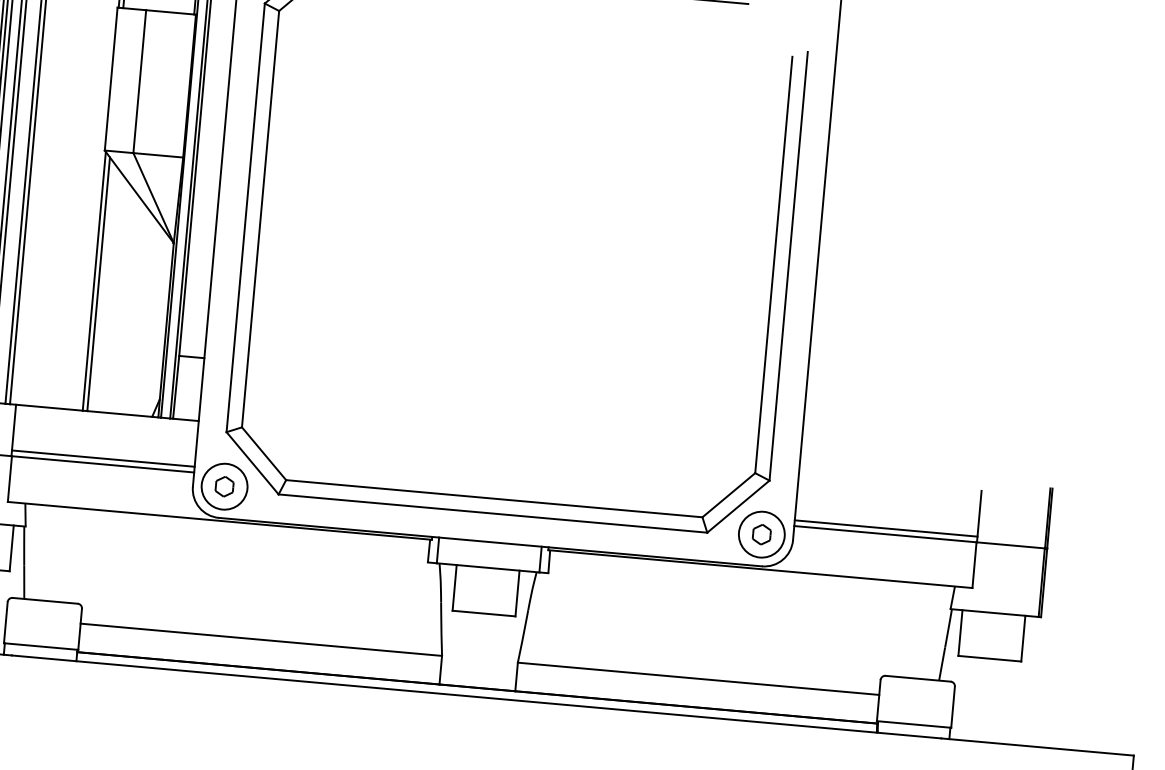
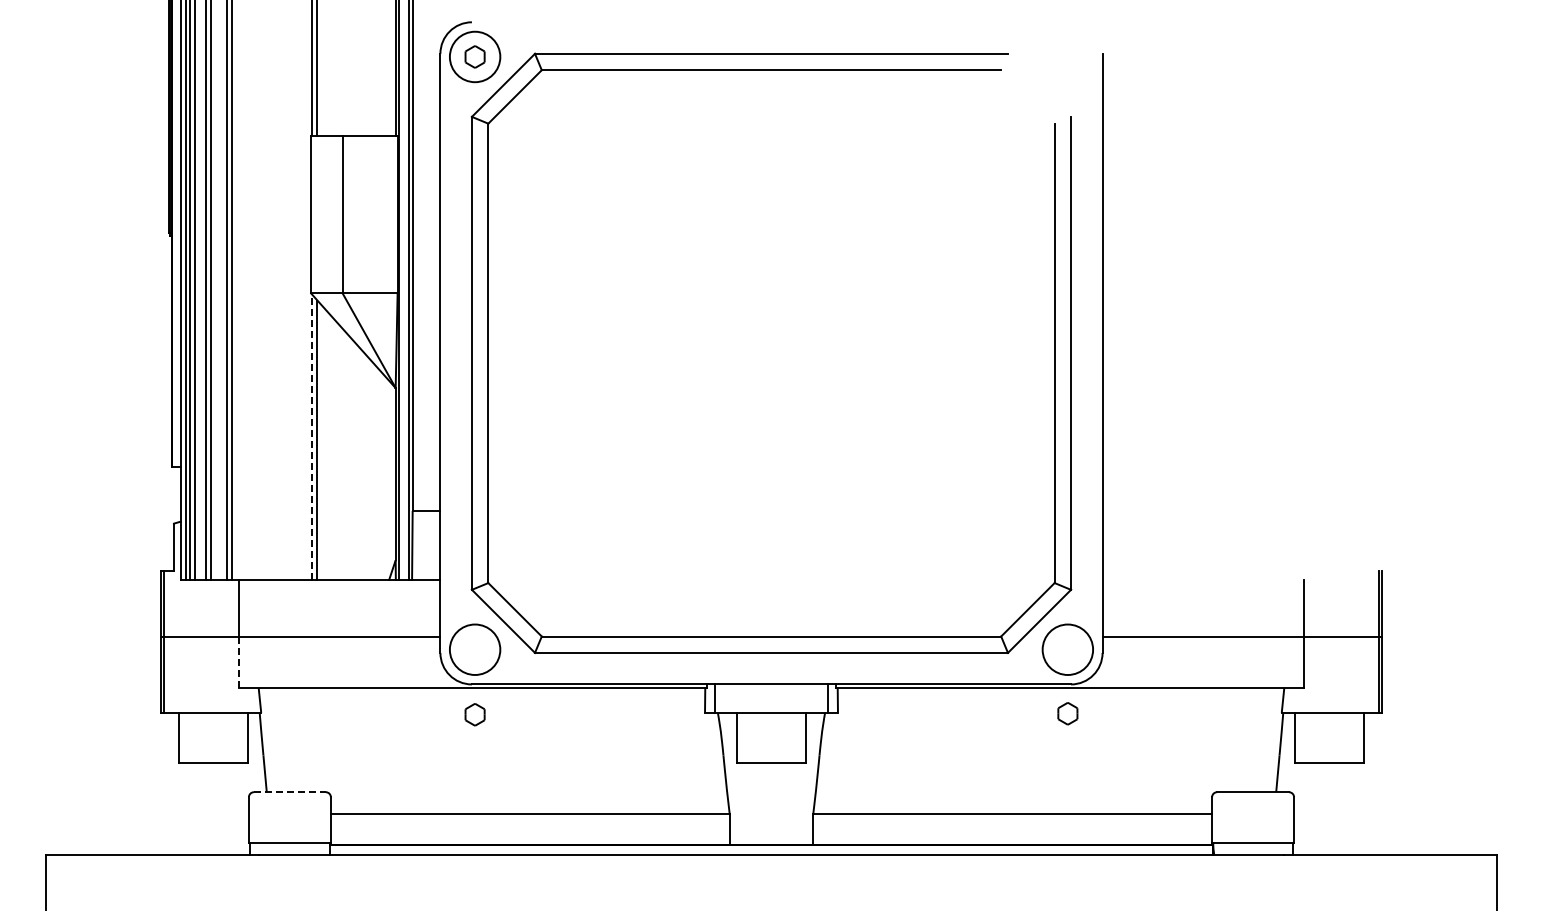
line: (94, 281) -> (312, 437), solid -> dashed
line: (103, 458) -> (339, 630), removed
line: (10, 479) -> (239, 662), solid -> dashed
part: (224, 486) -> (474, 714), moved
line: (886, 528) -> (1203, 630), removed
part: (761, 534) -> (1067, 713), moved
line: (44, 601) -> (289, 792), solid -> dashed

